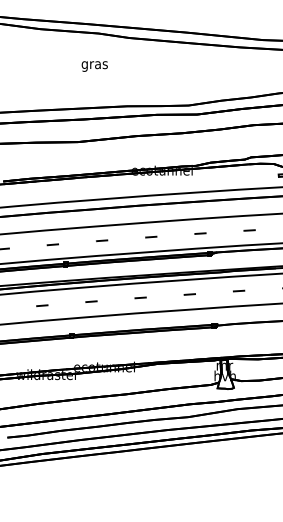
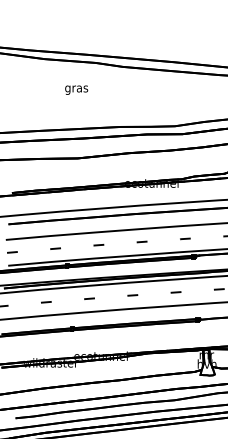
text: (94, 66) -> (76, 90), moved

